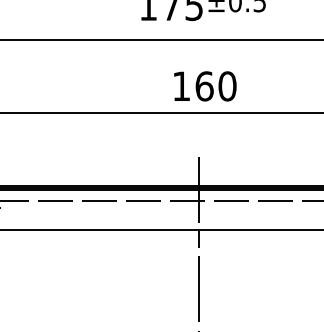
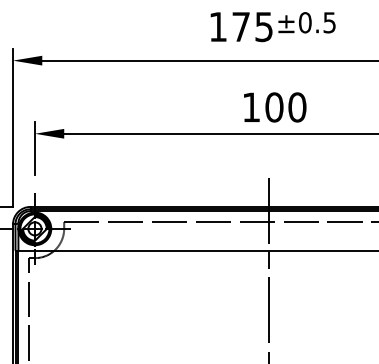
text: (204, 86) -> (274, 107), 160 -> 100

